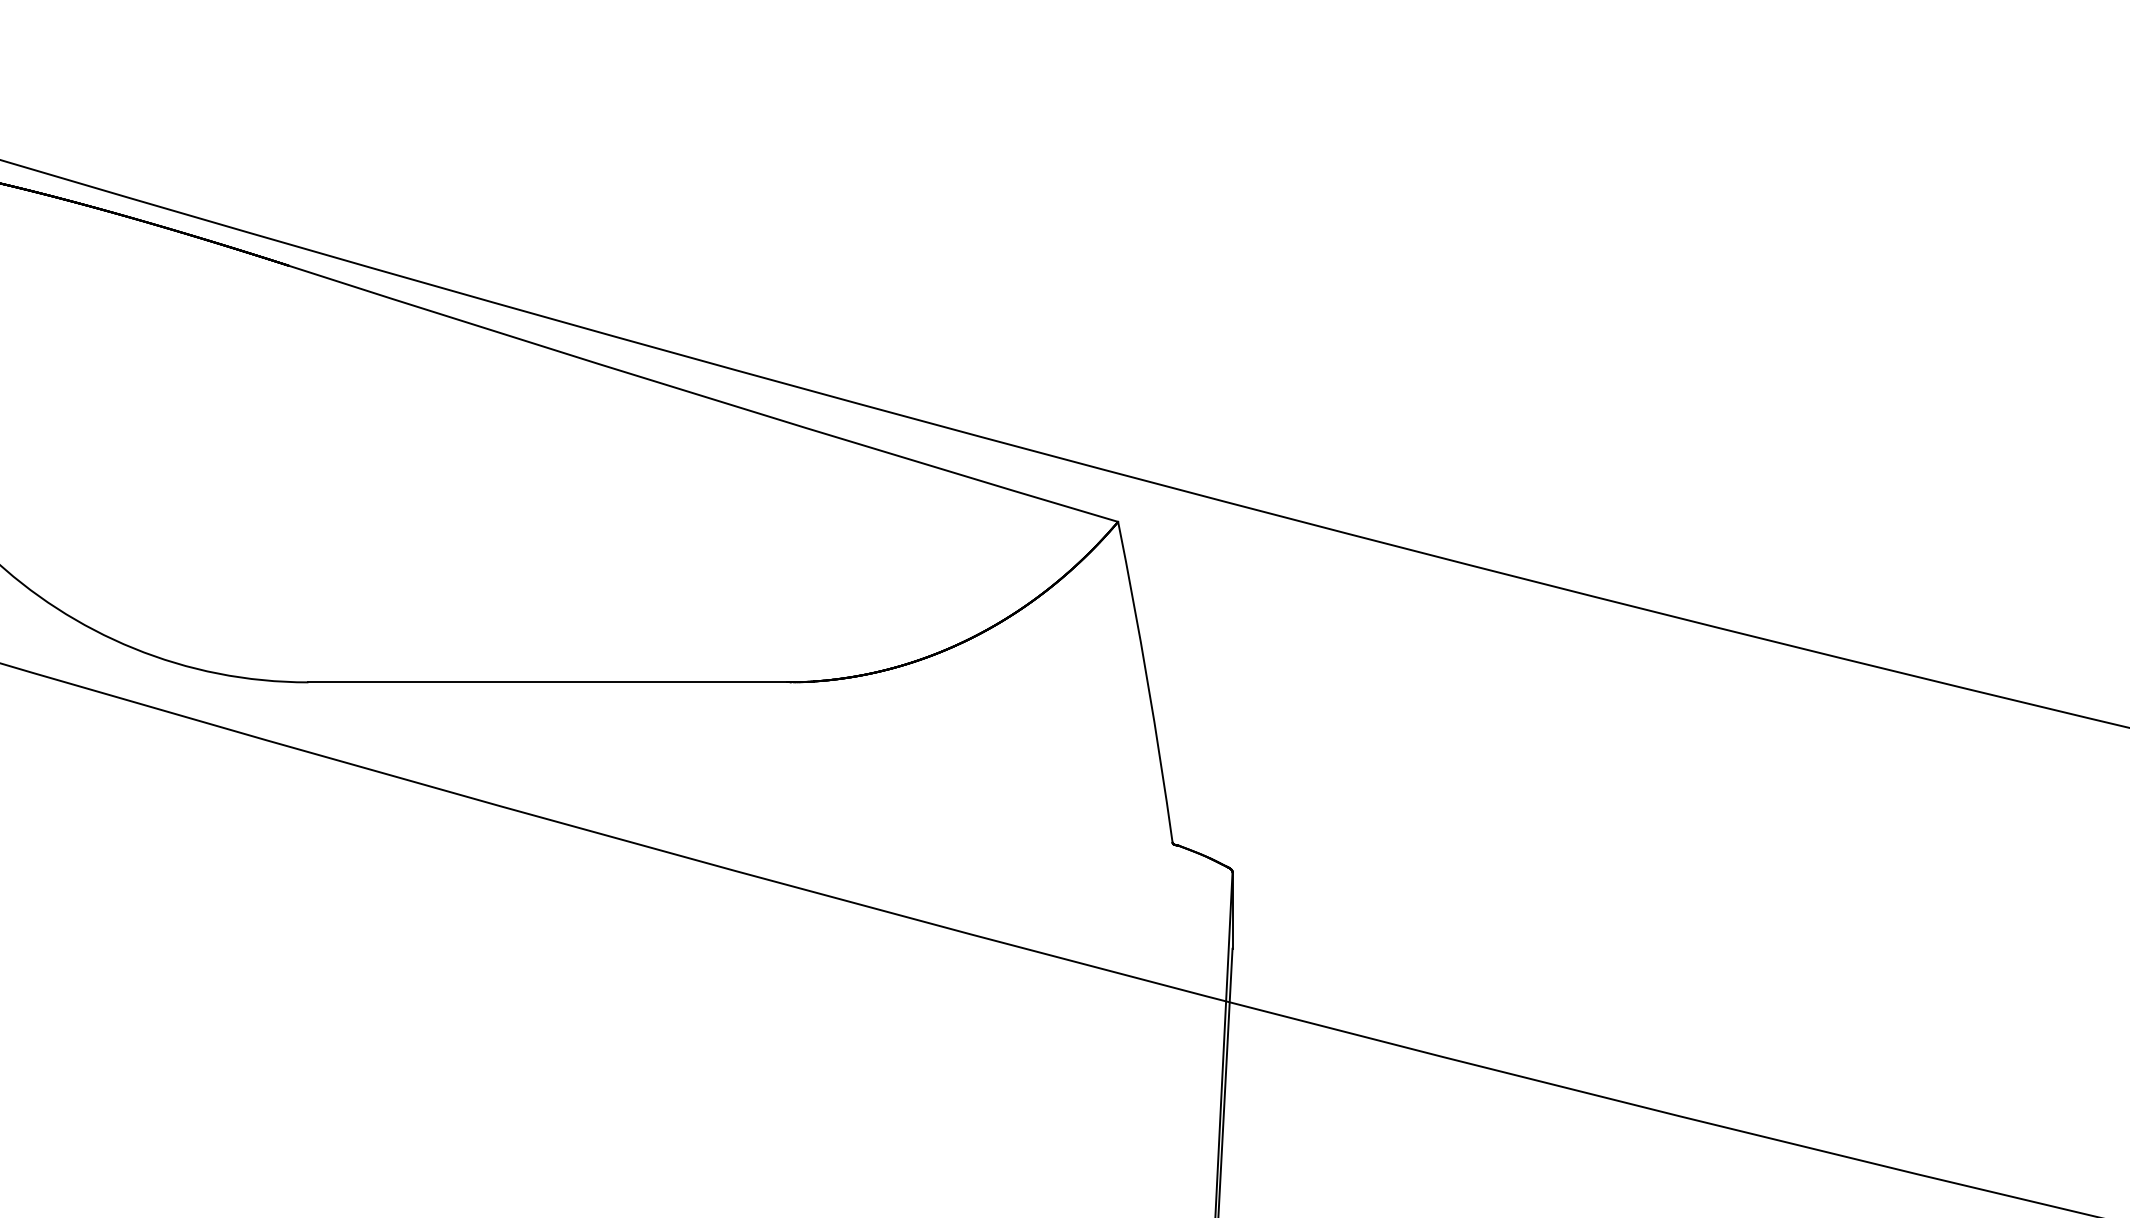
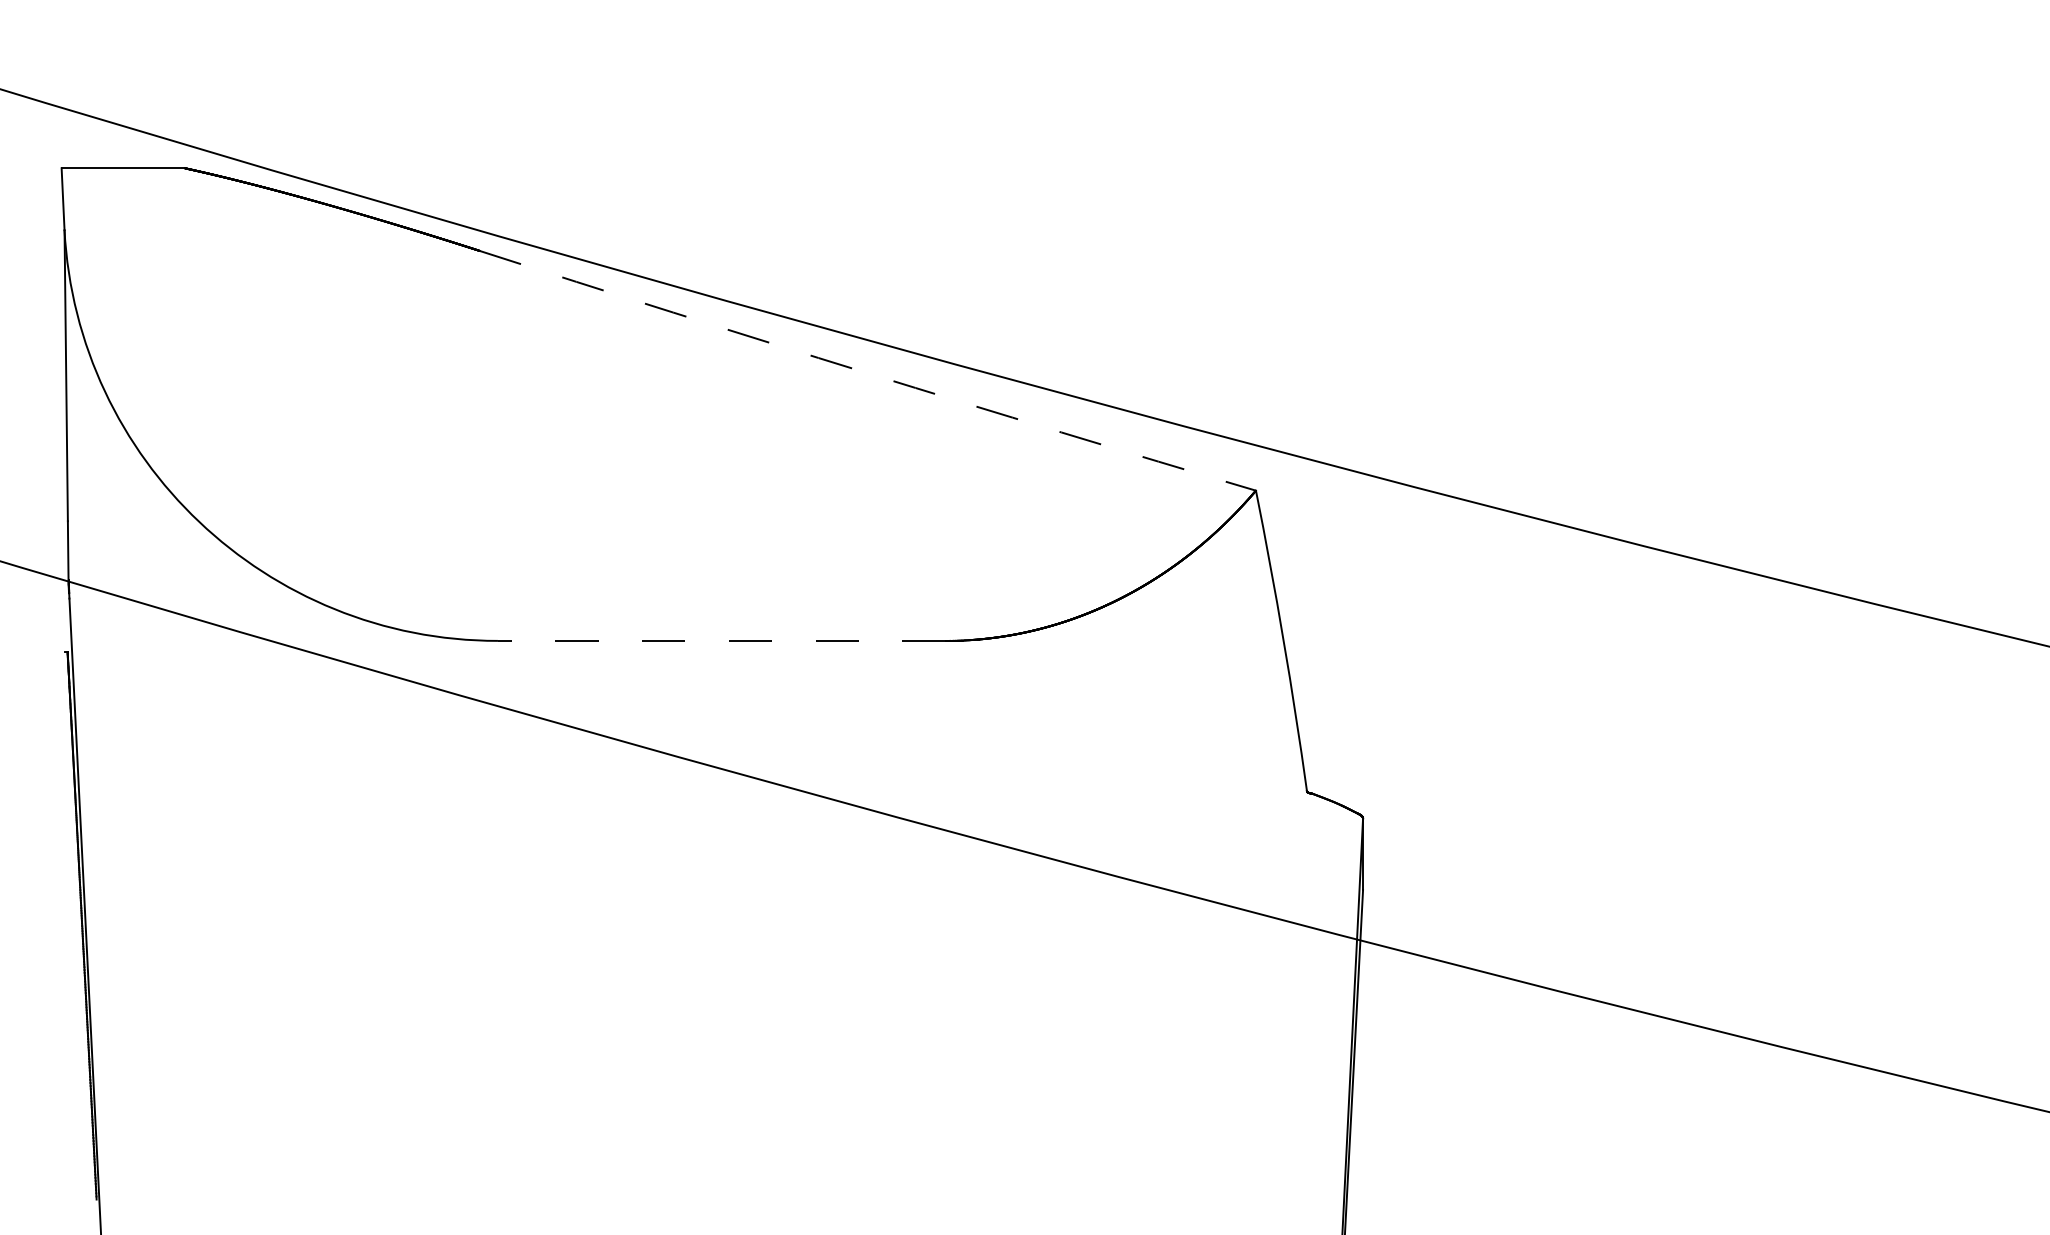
arc: (703, 396) -> (867, 373), solid -> dashed
line: (547, 681) -> (721, 640), solid -> dashed

